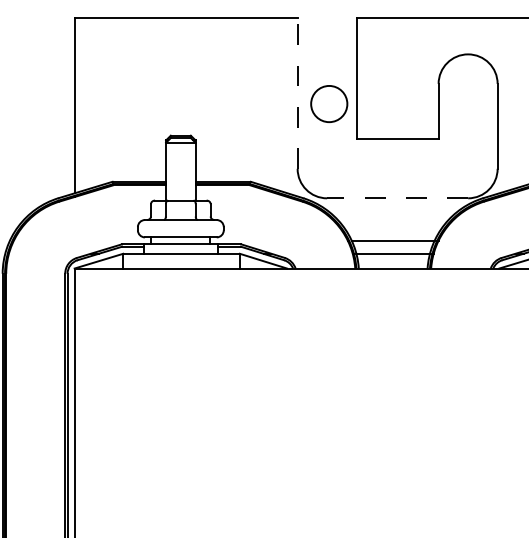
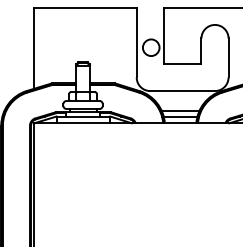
line: (297, 92) -> (136, 42), dashed -> solid
line: (397, 199) -> (182, 91), dashed -> solid

